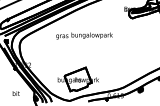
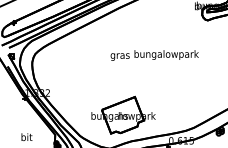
text: (84, 35) -> (154, 54), moved

